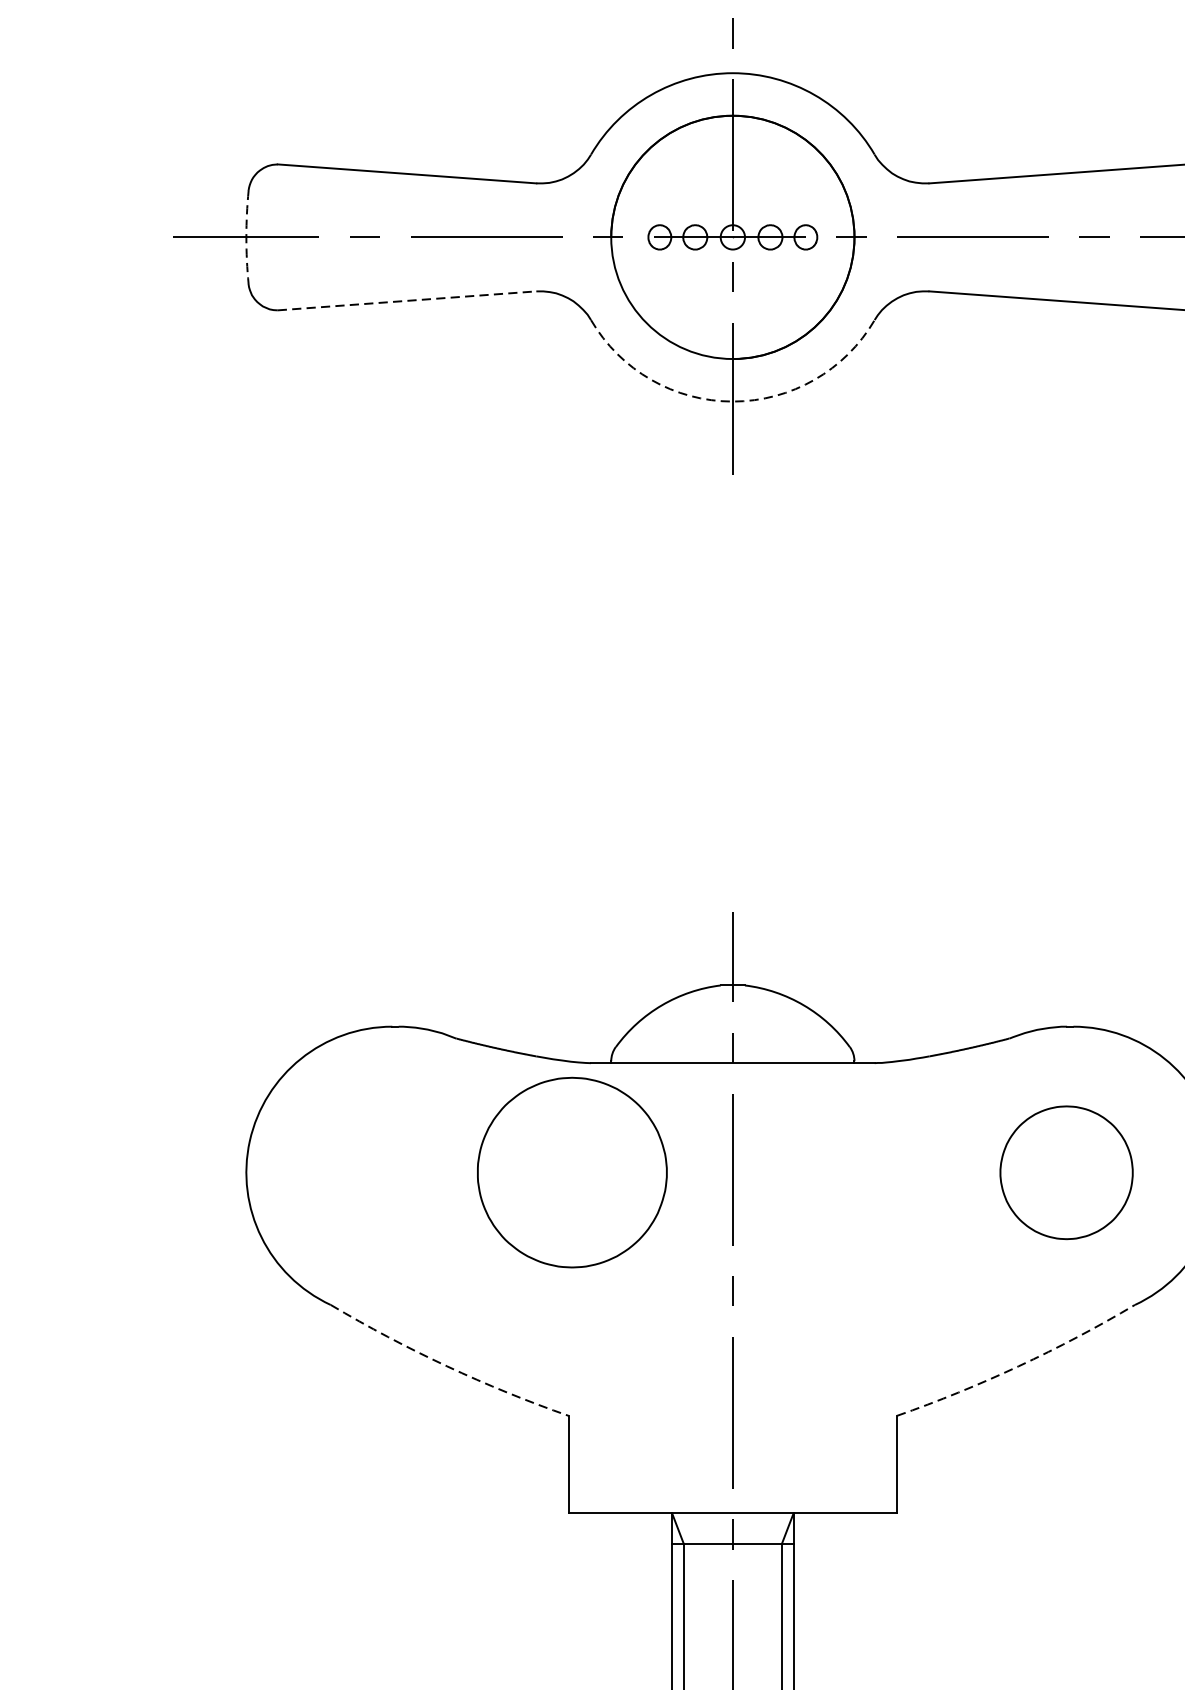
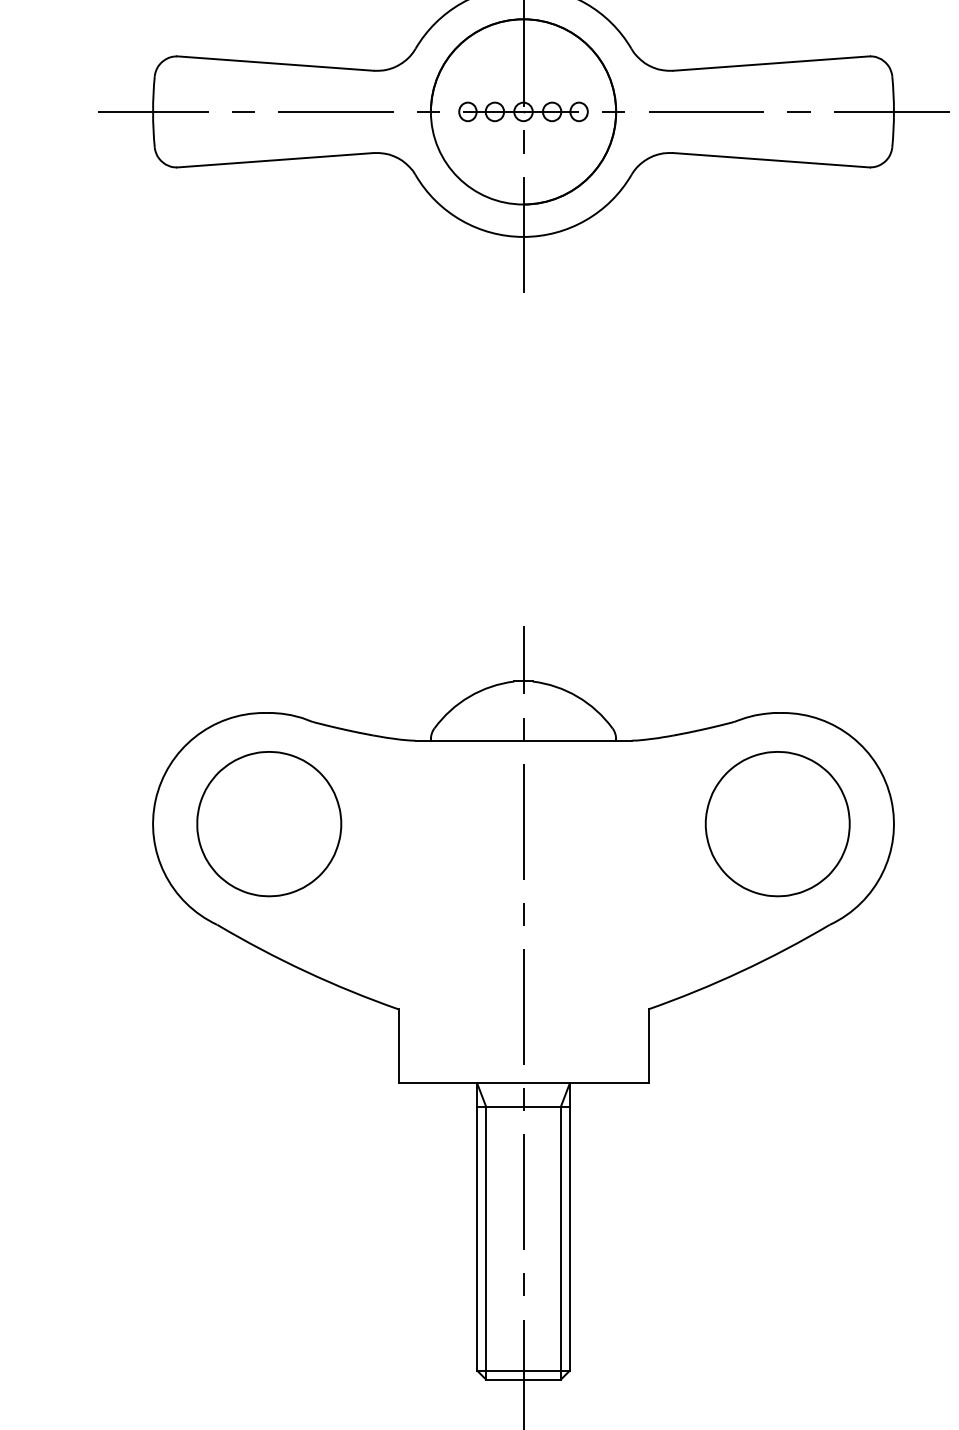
arc: (246, 236) -> (153, 111), dashed -> solid
line: (407, 301) -> (275, 160), dashed -> solid
arc: (732, 400) -> (523, 236), dashed -> solid
part: (572, 1173) -> (269, 824), moved
part: (1066, 1173) -> (777, 824), size x1.43
arc: (446, 1366) -> (305, 971), dashed -> solid
arc: (1019, 1366) -> (741, 971), dashed -> solid

